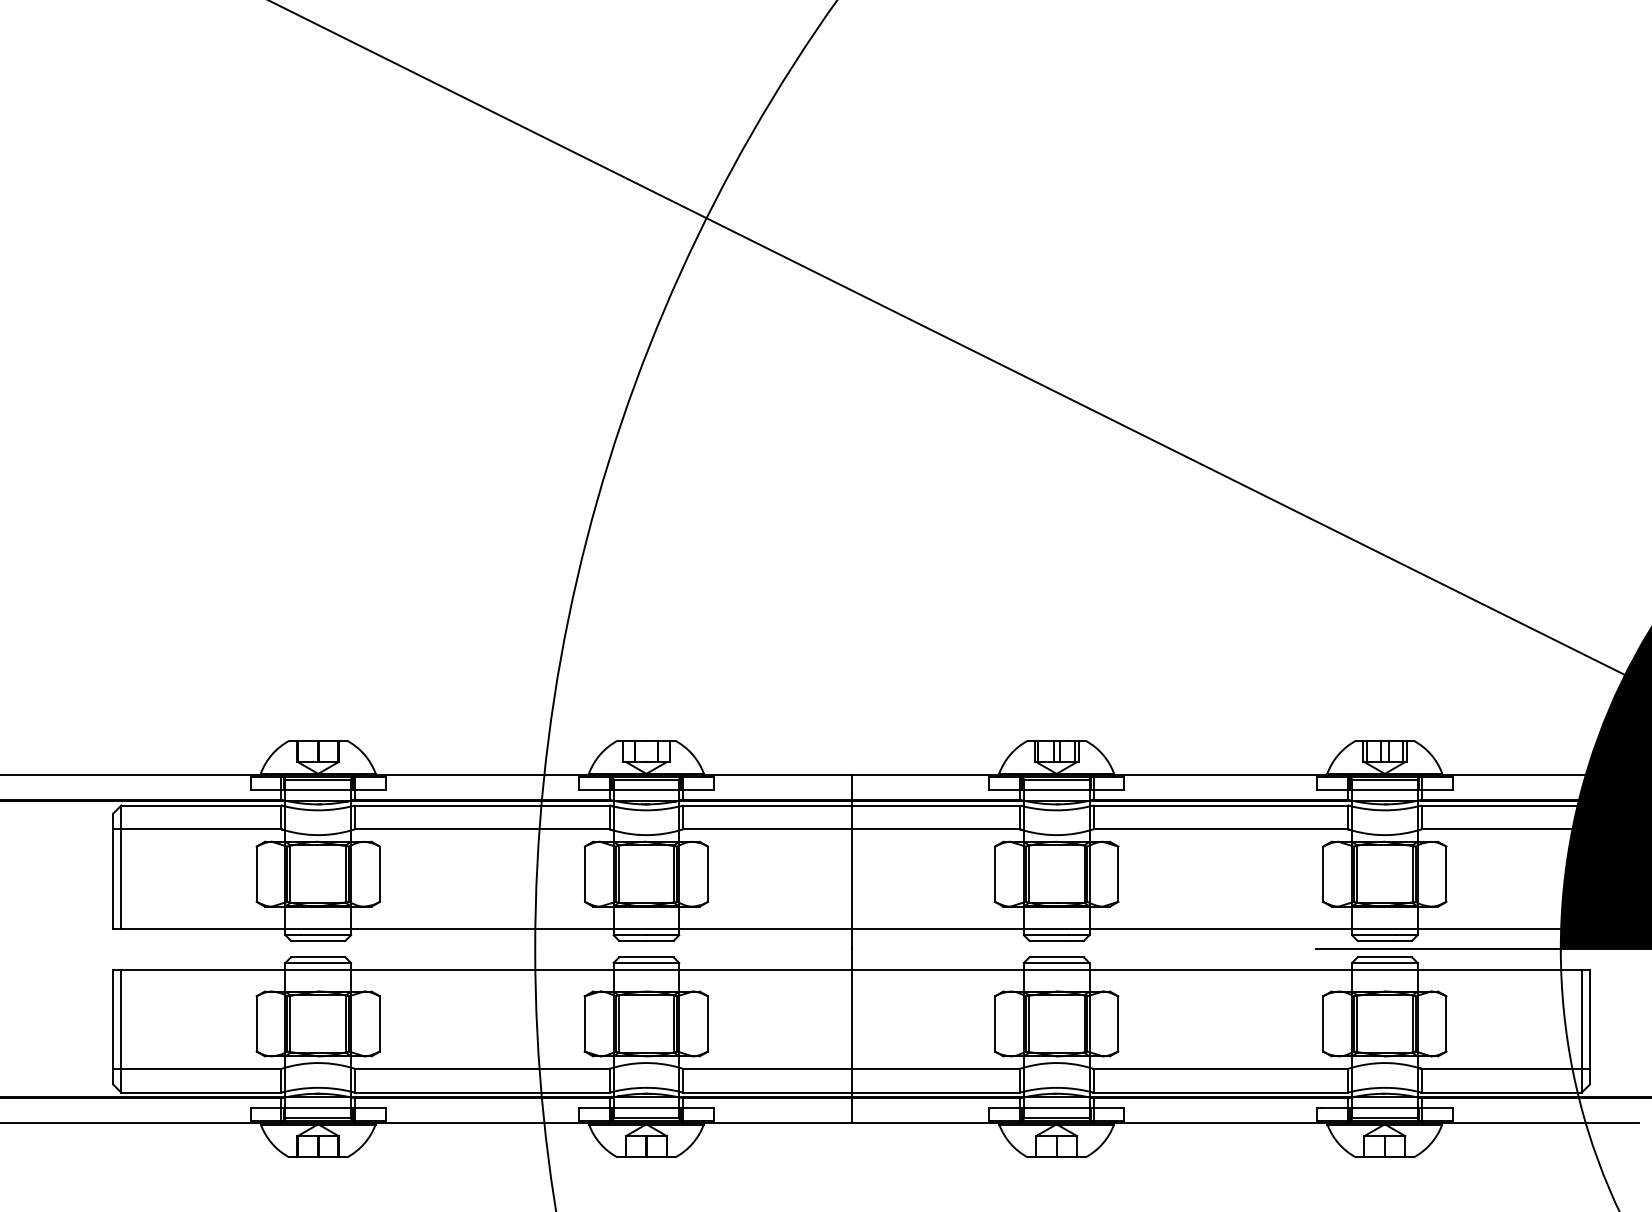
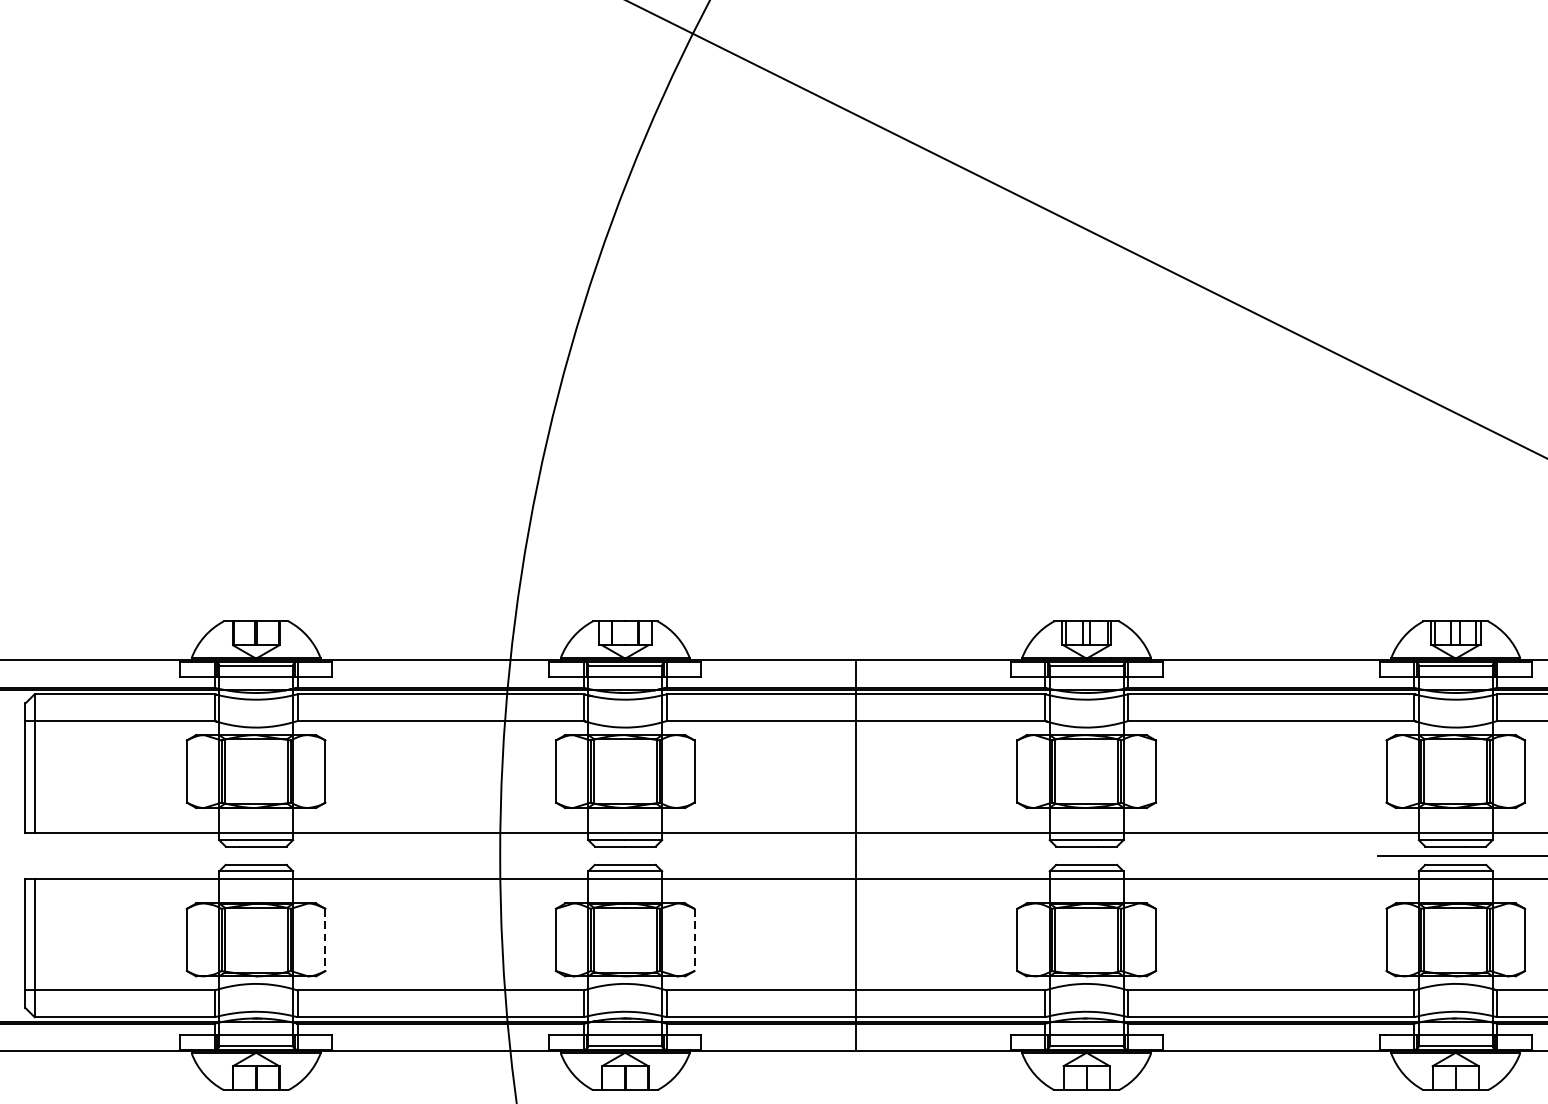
line: (379, 1023) -> (325, 939), solid -> dashed
line: (708, 1023) -> (695, 939), solid -> dashed

